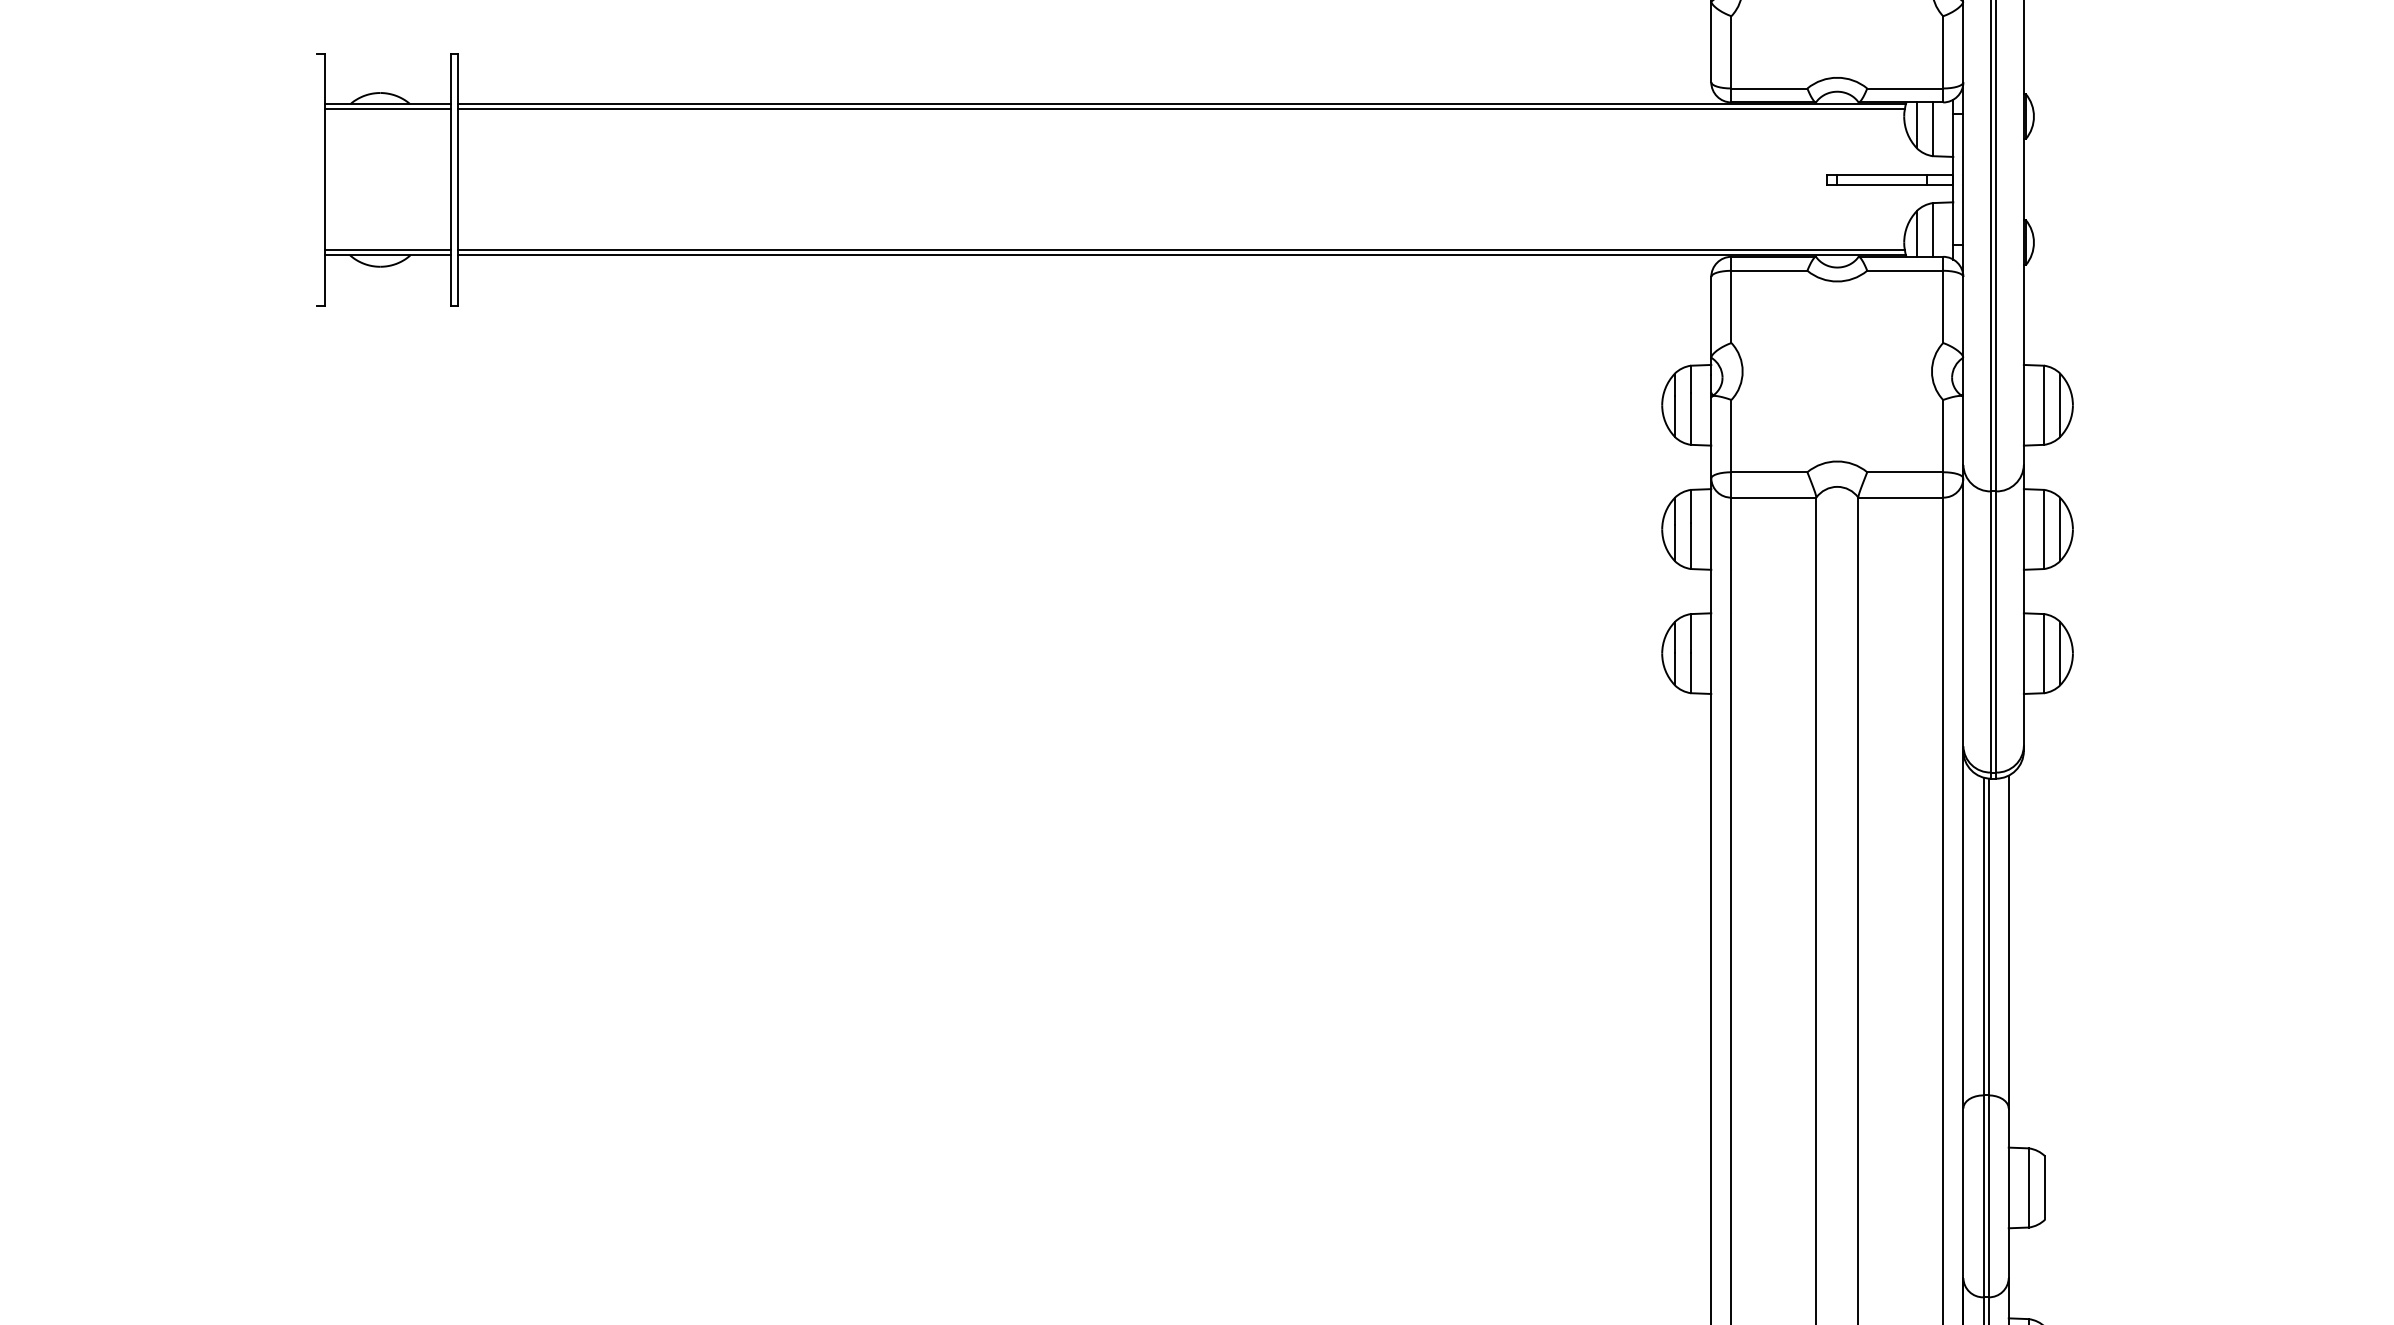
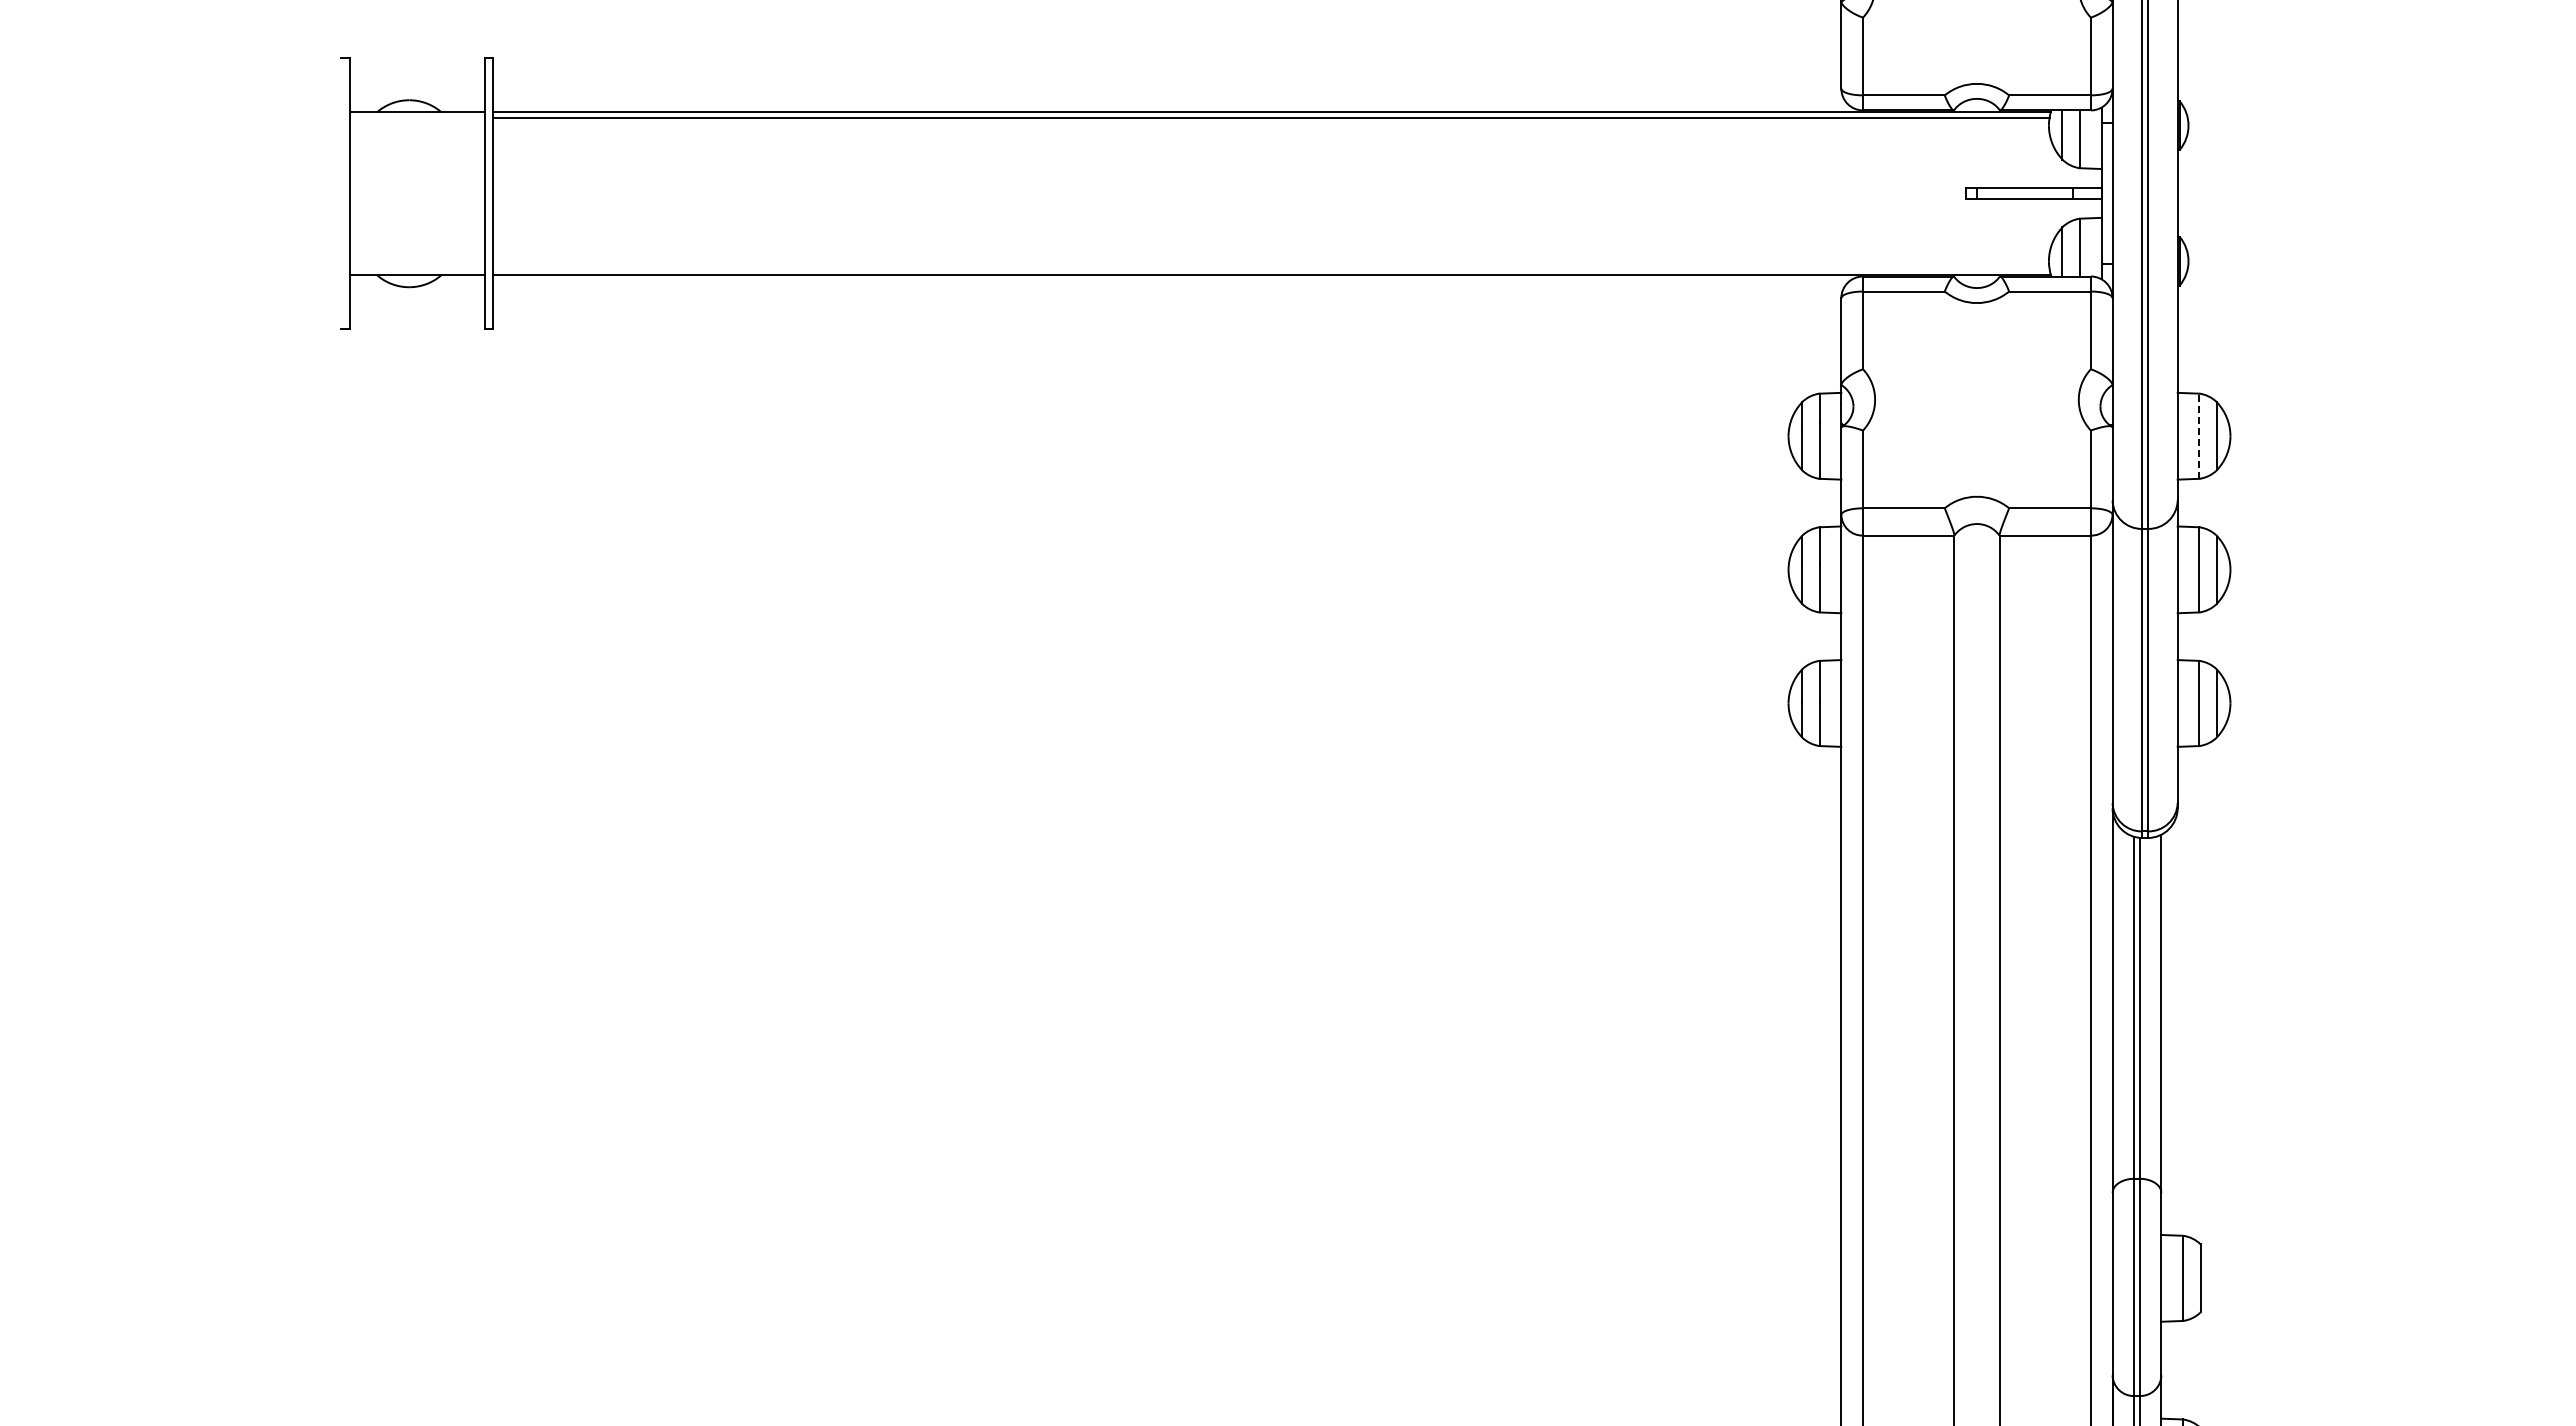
line: (387, 109) -> (417, 117), removed
line: (387, 250) -> (417, 269), removed
line: (1181, 250) -> (1271, 269), removed
line: (2044, 405) -> (2199, 436), solid -> dashed

